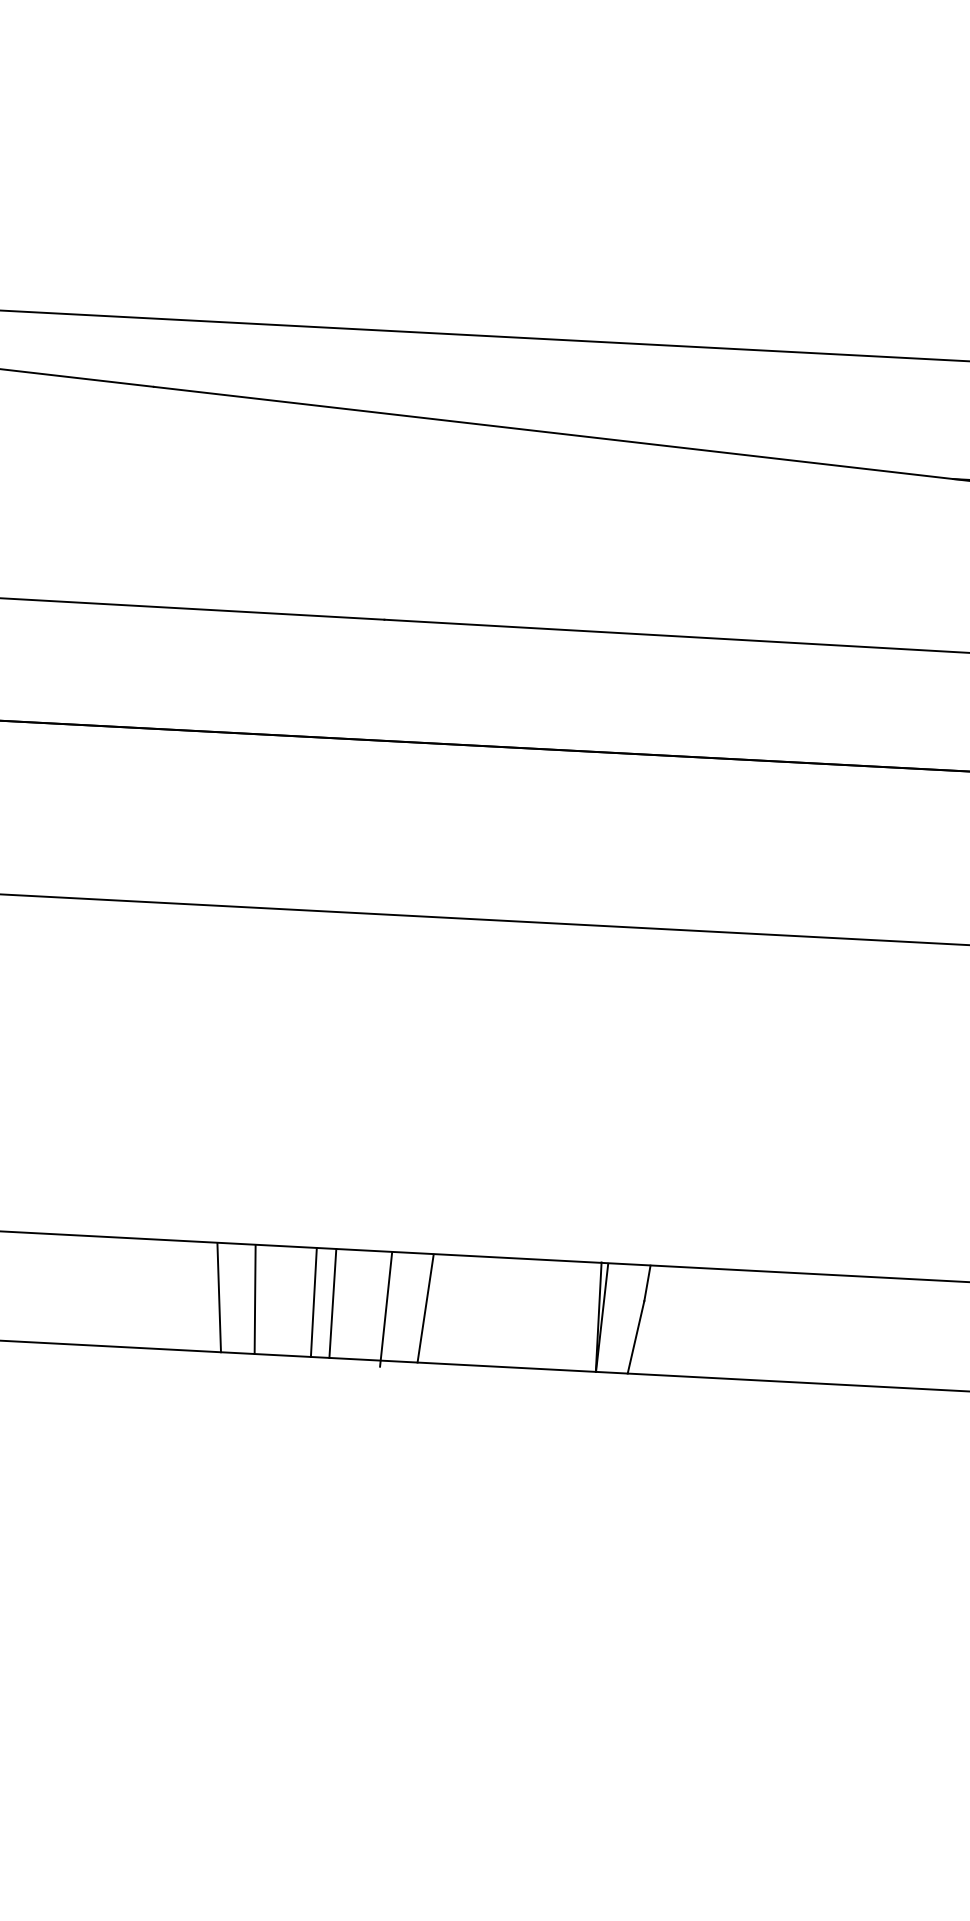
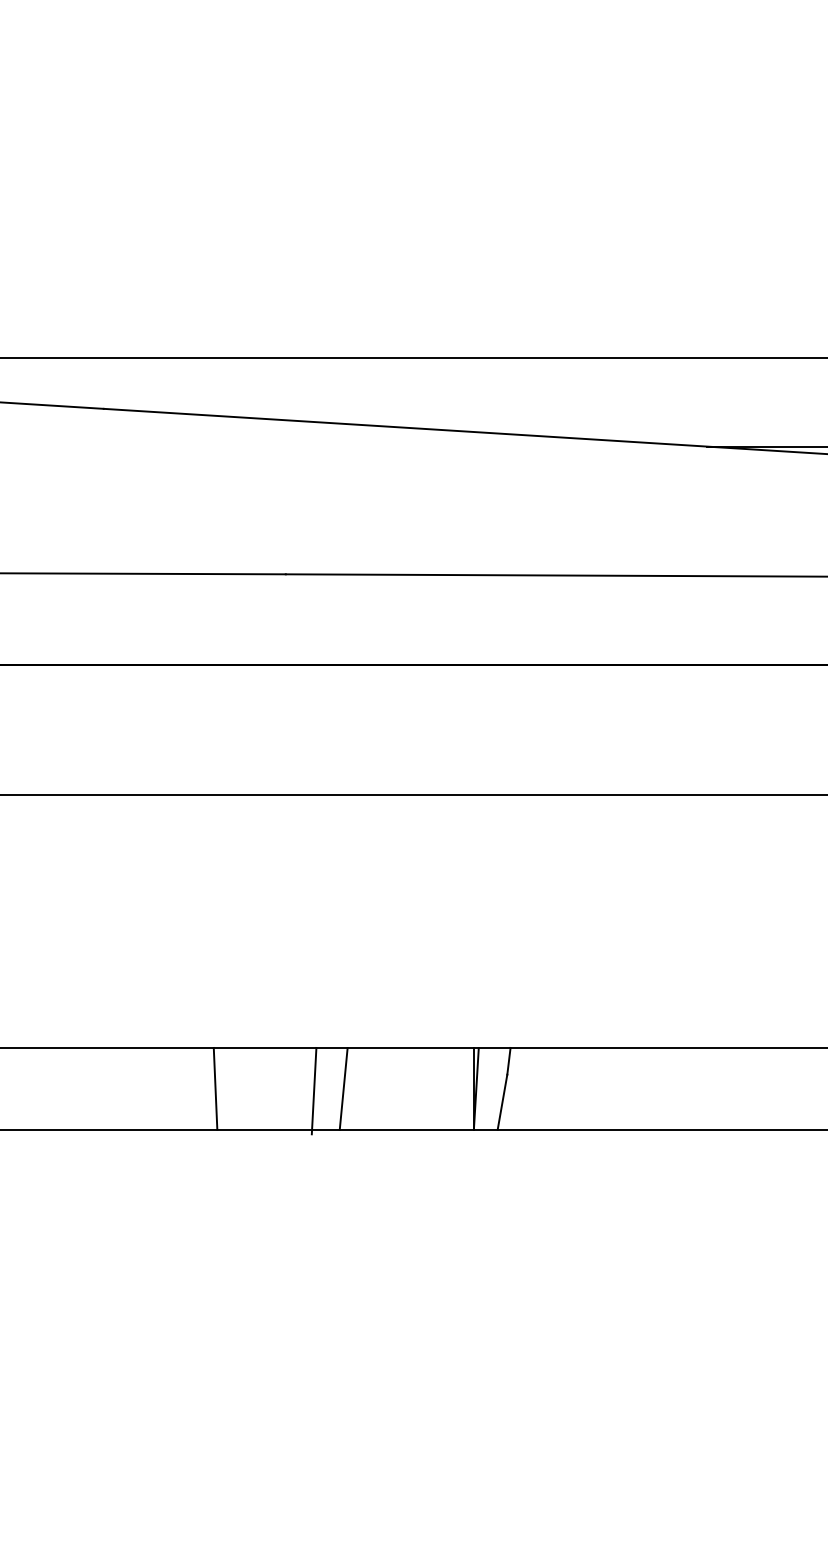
line: (219, 1297) -> (188, 1088), removed
line: (313, 1302) -> (259, 1088), removed
line: (332, 1303) -> (273, 1088), removed

